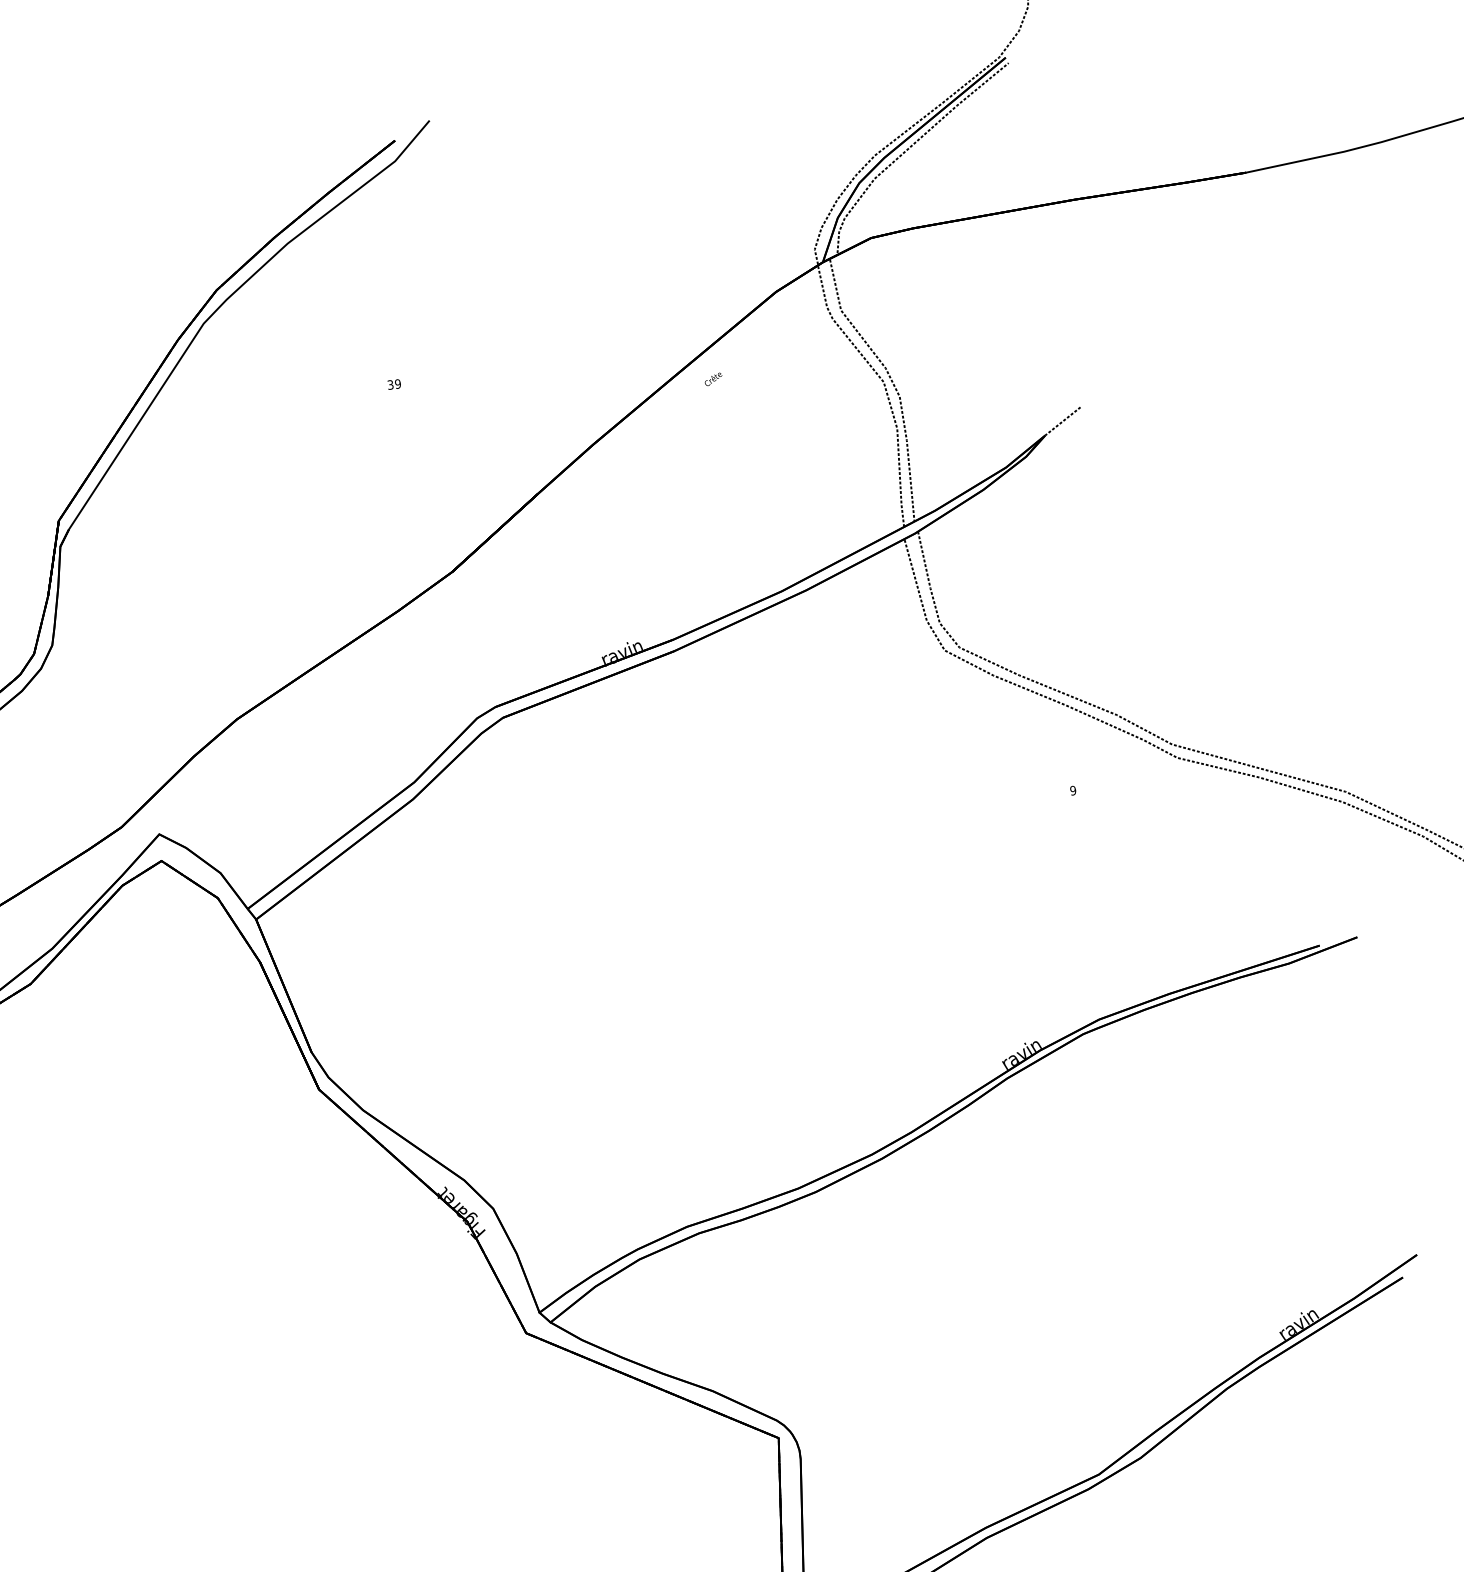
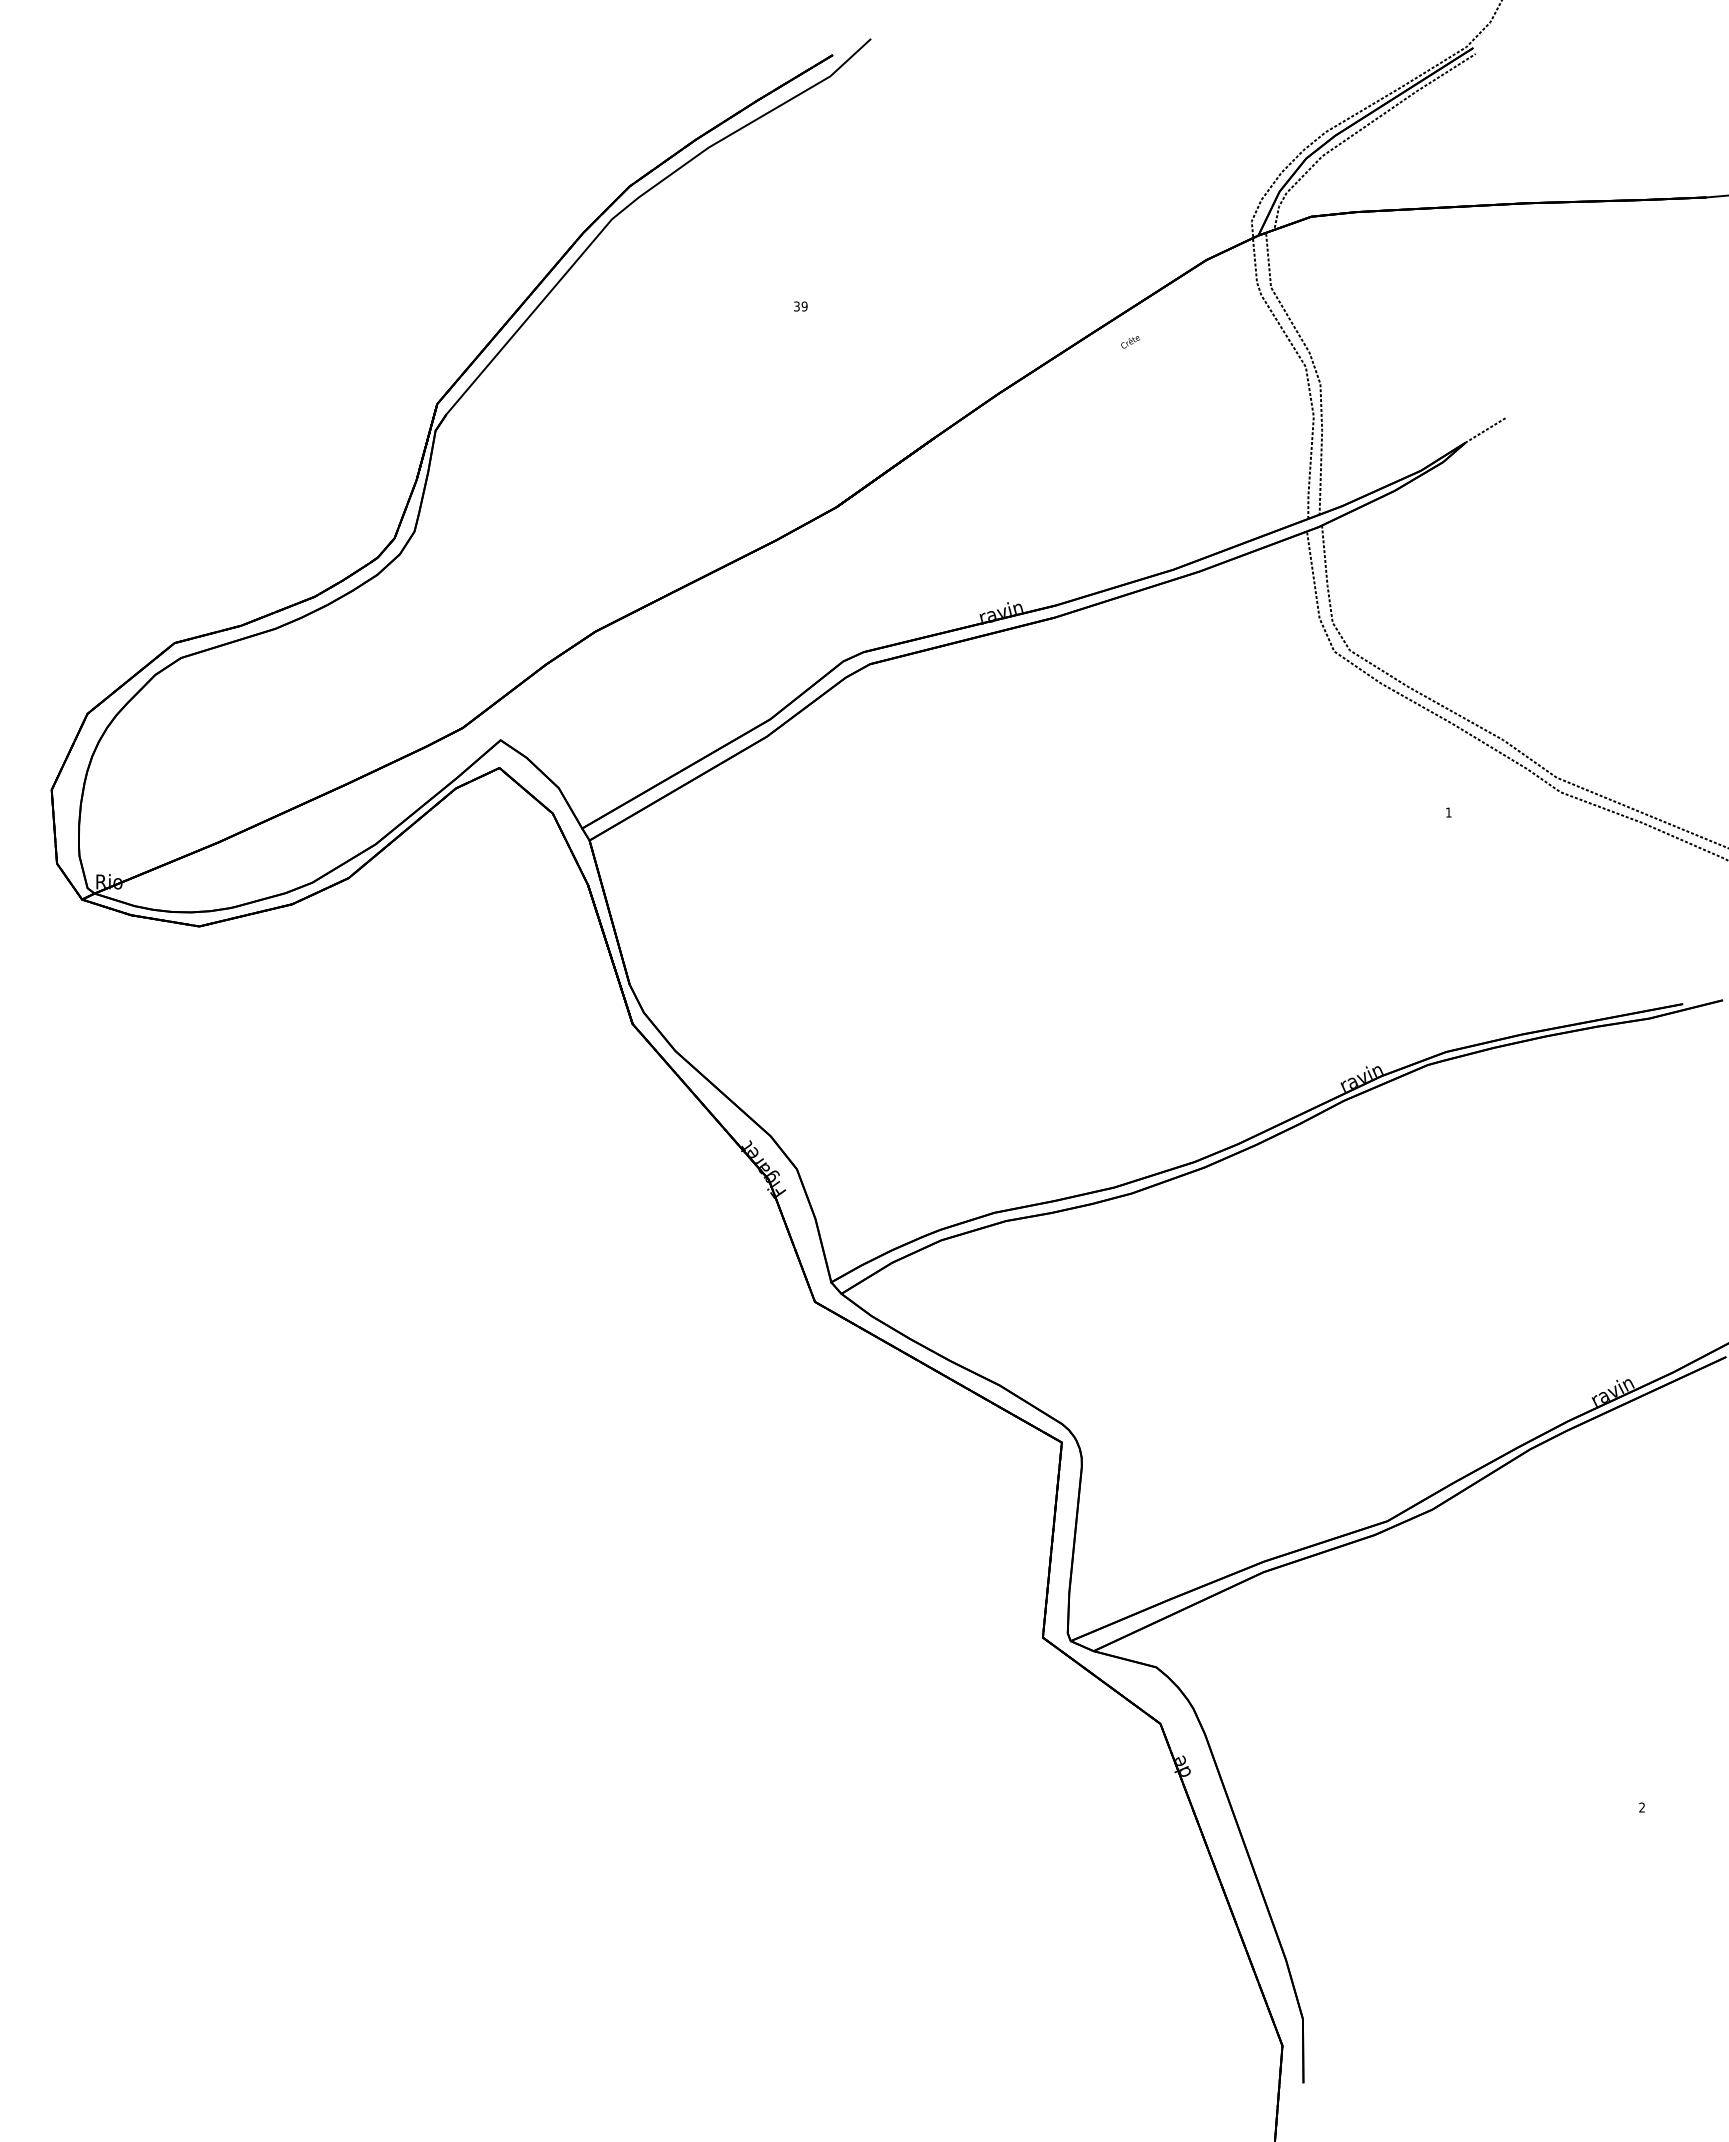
text: (1072, 790) -> (1448, 812), 9 -> 1

